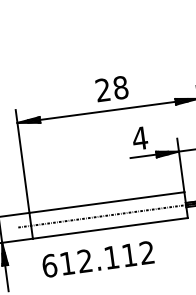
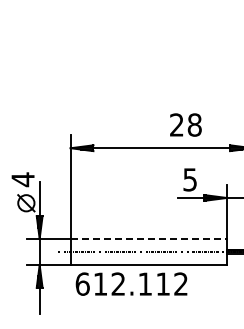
text: (111, 88) -> (185, 124), moved
text: (139, 138) -> (189, 179), 4 -> 5
line: (107, 202) -> (149, 238), solid -> dashed
text: (97, 258) -> (131, 283), moved

